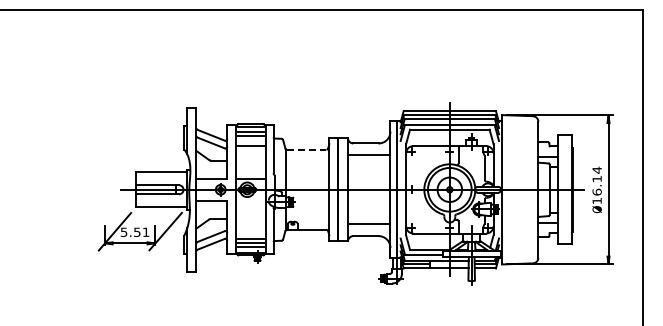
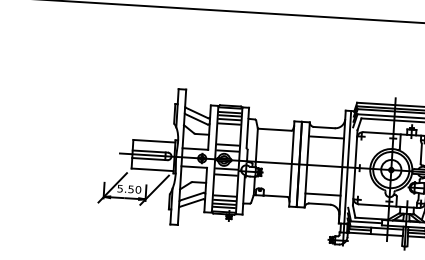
line: (250, 140) -> (229, 119), added
line: (306, 149) -> (275, 129), dashed -> solid
line: (250, 171) -> (227, 144), added
line: (250, 200) -> (226, 168), added
line: (250, 208) -> (225, 175), added
text: (145, 231) -> (137, 189), 5.51 -> 5.50
line: (250, 233) -> (224, 196), added

